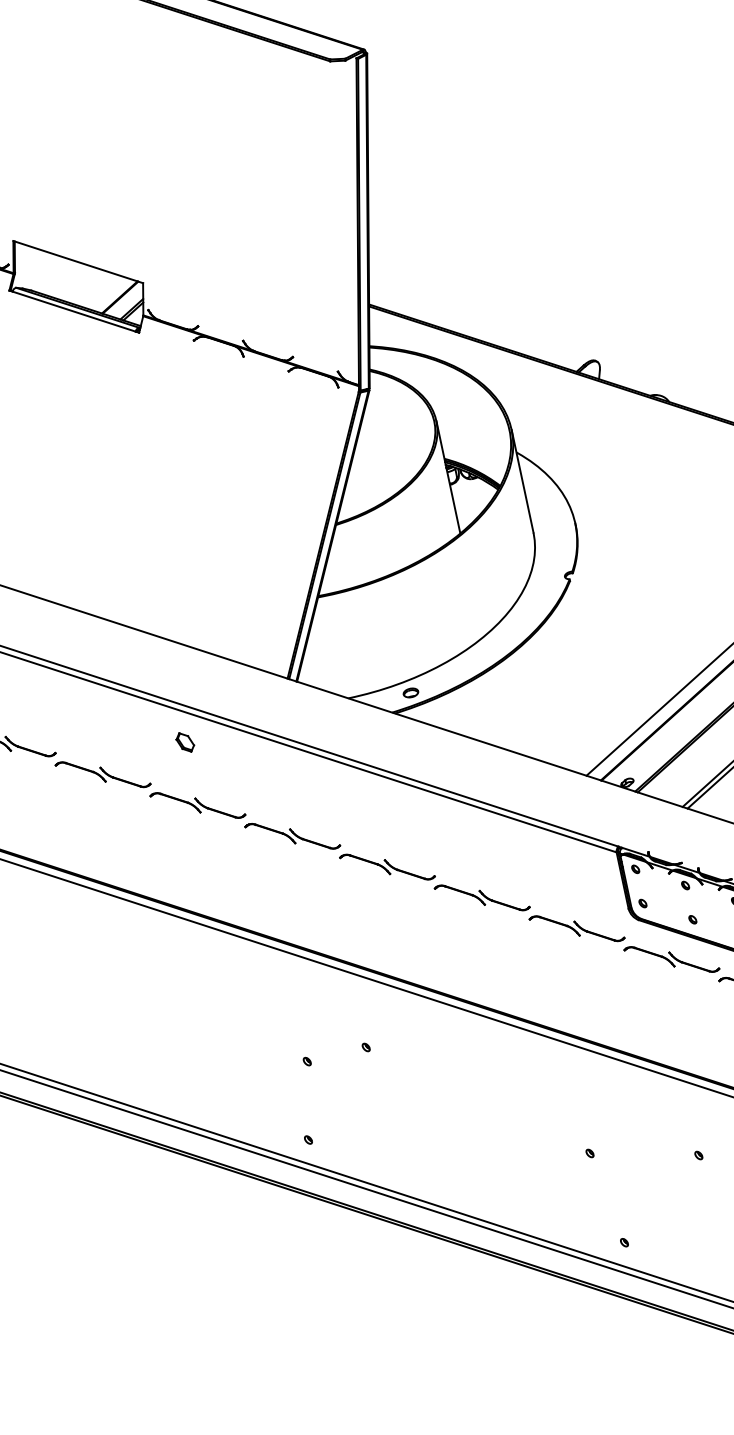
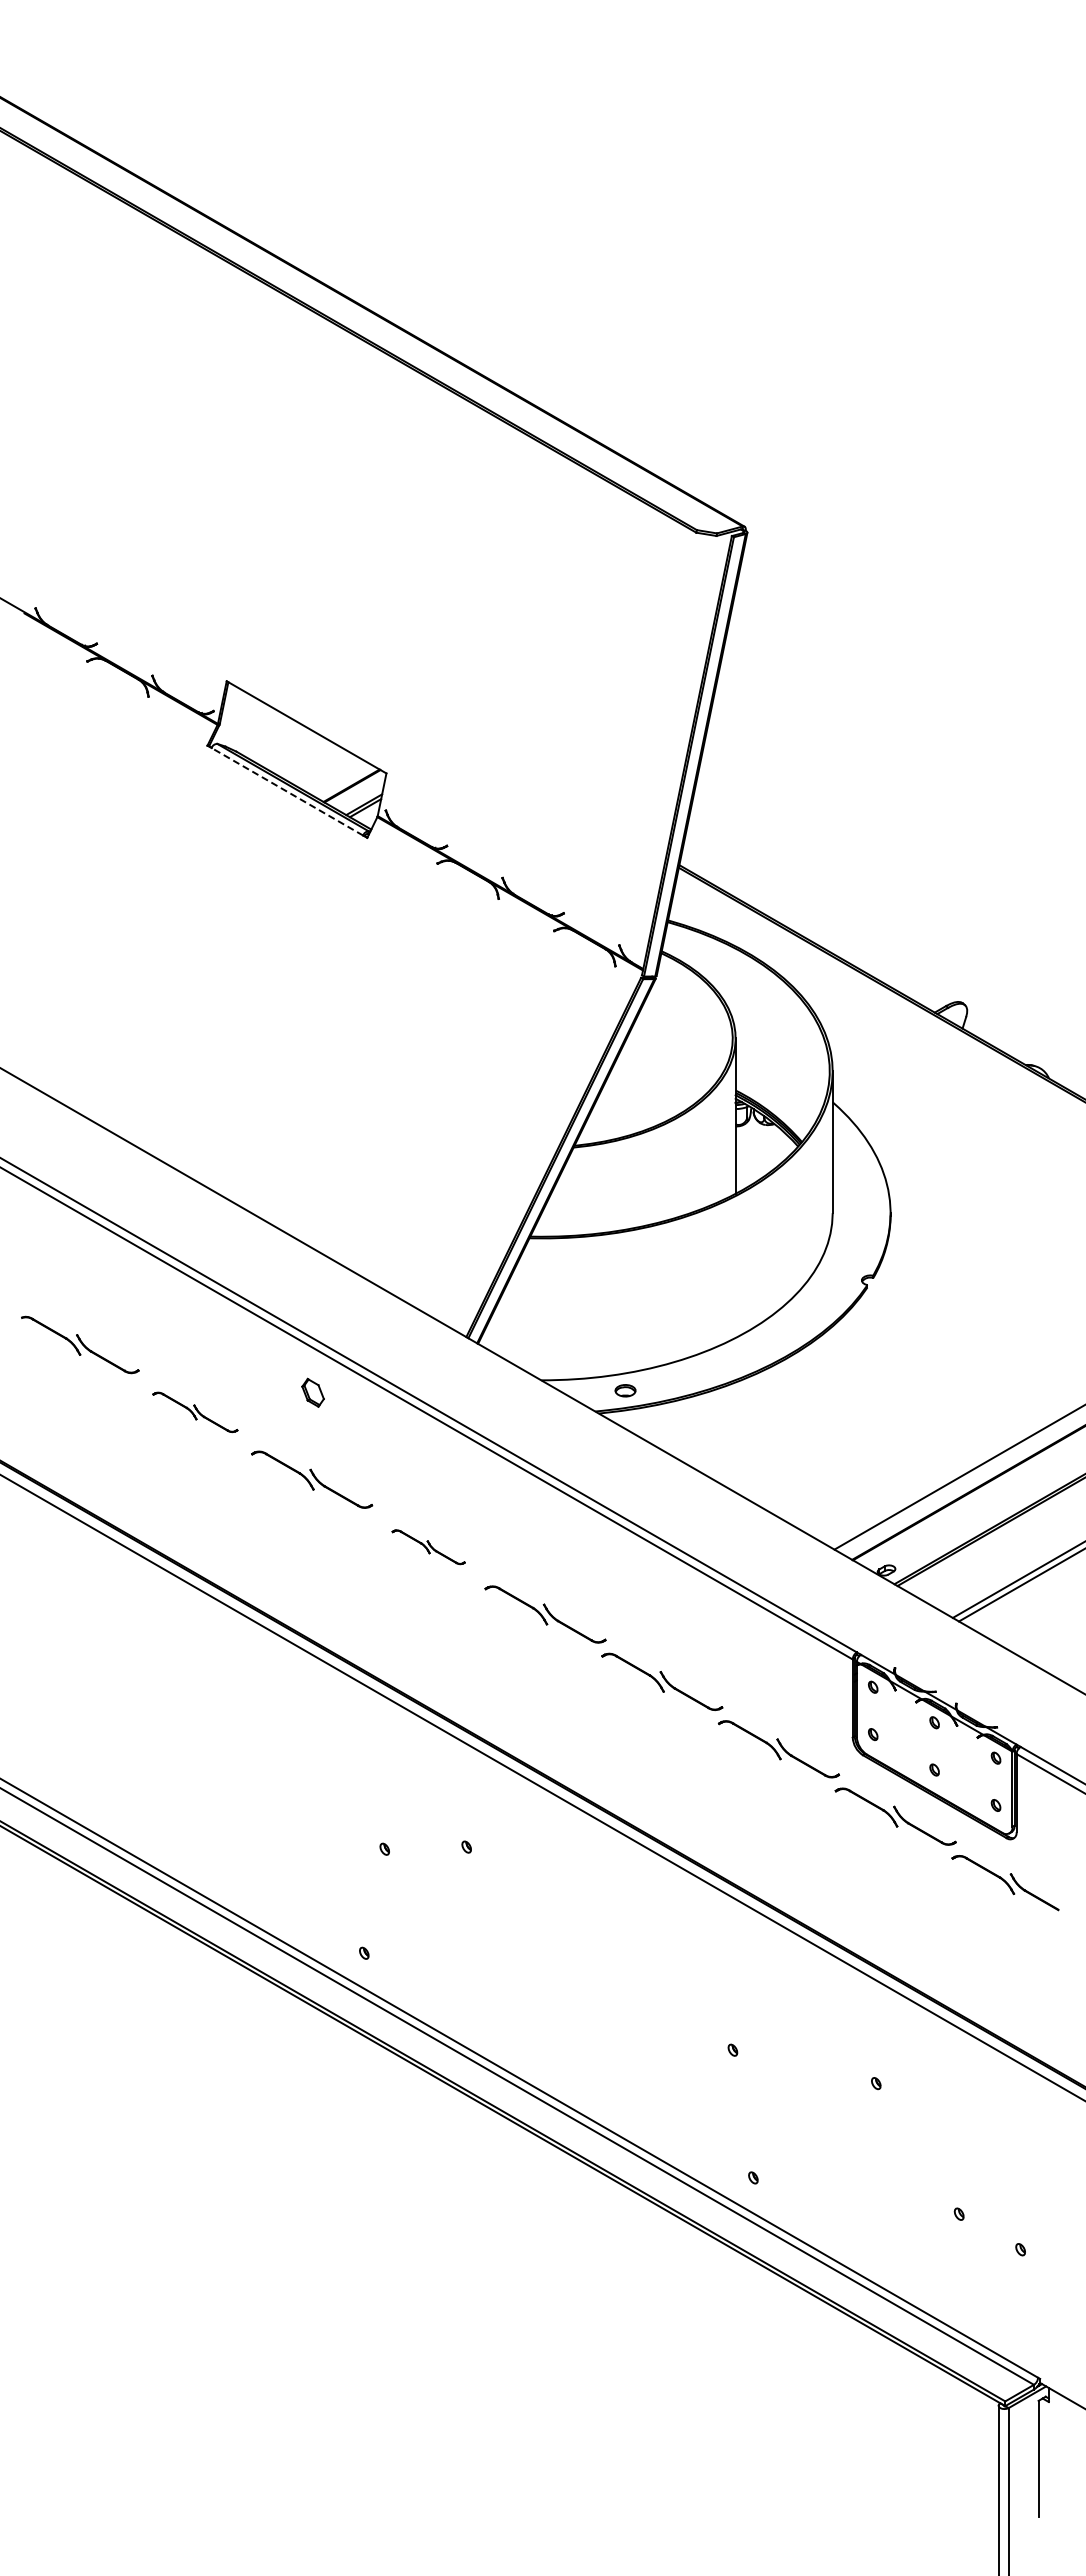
line: (73, 311) -> (286, 791), solid -> dashed
part: (103, 774) -> (195, 1412), size x0.7
part: (292, 836) -> (428, 1547), size x0.6

